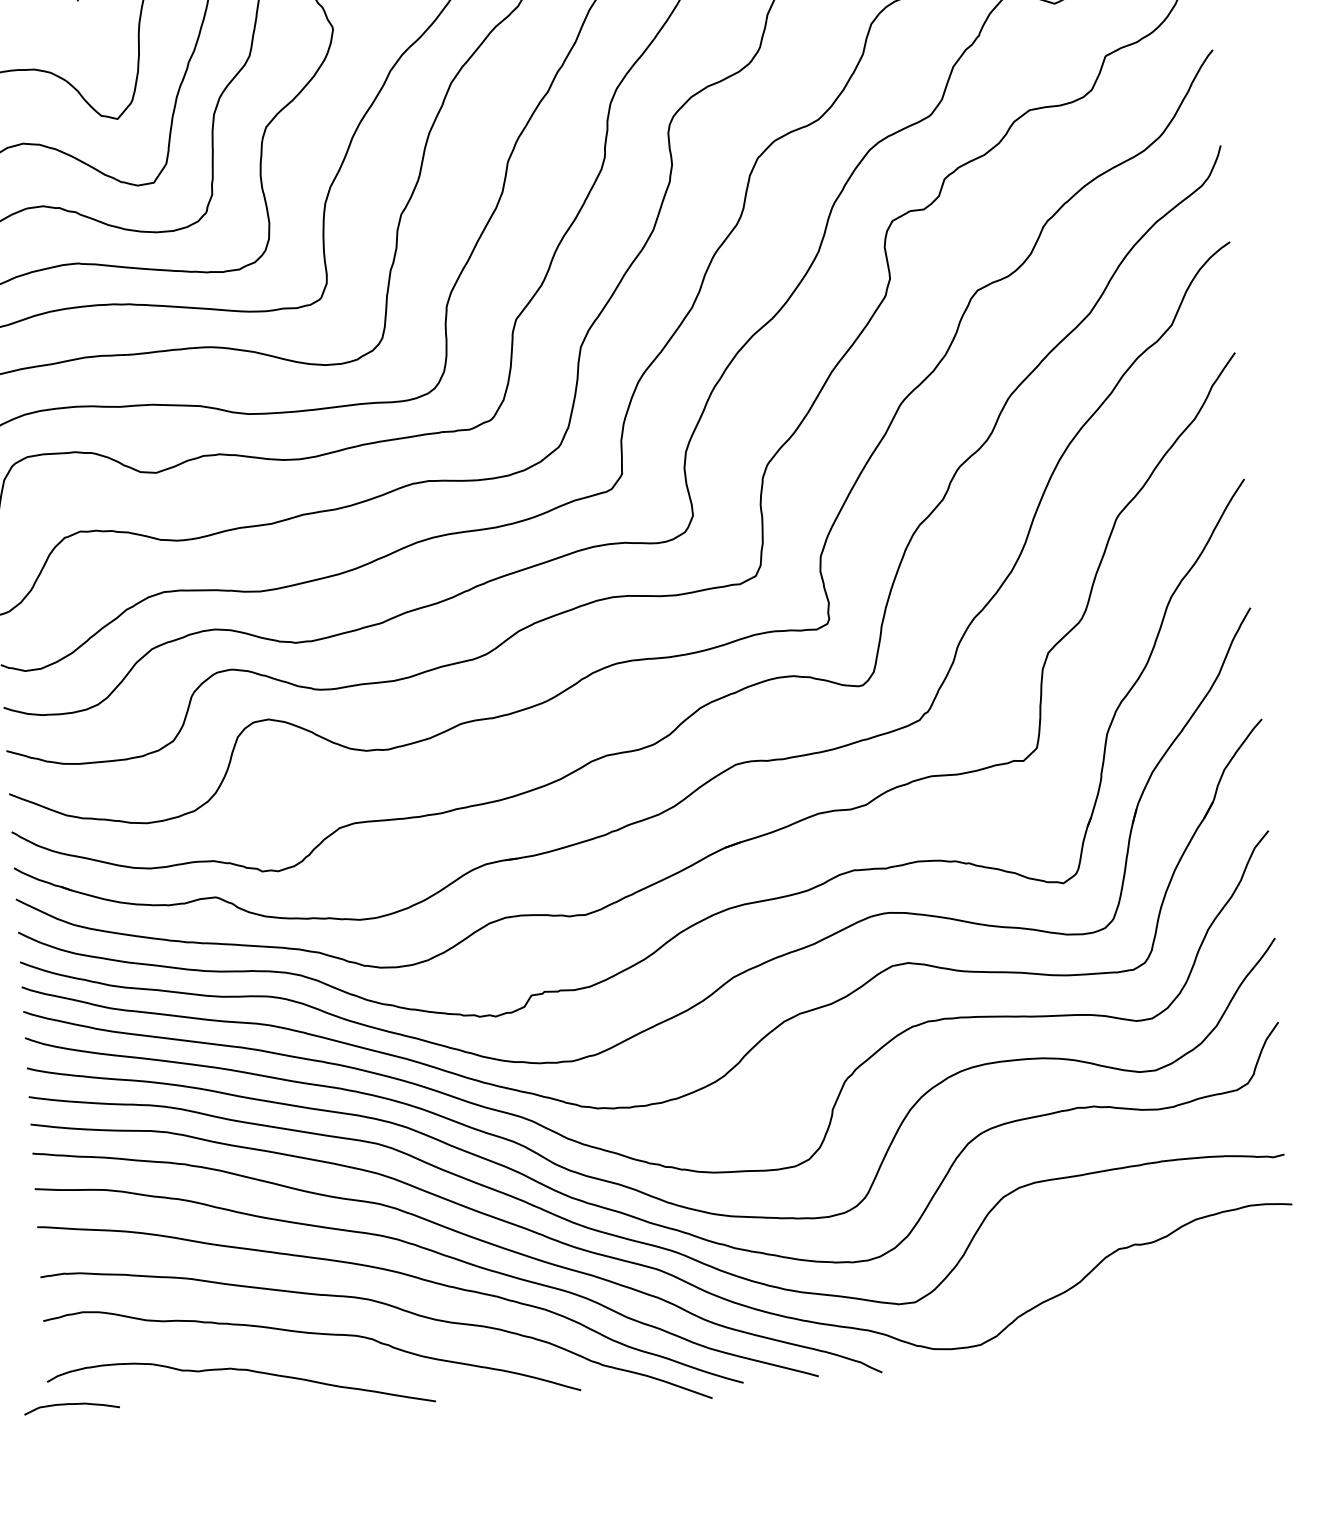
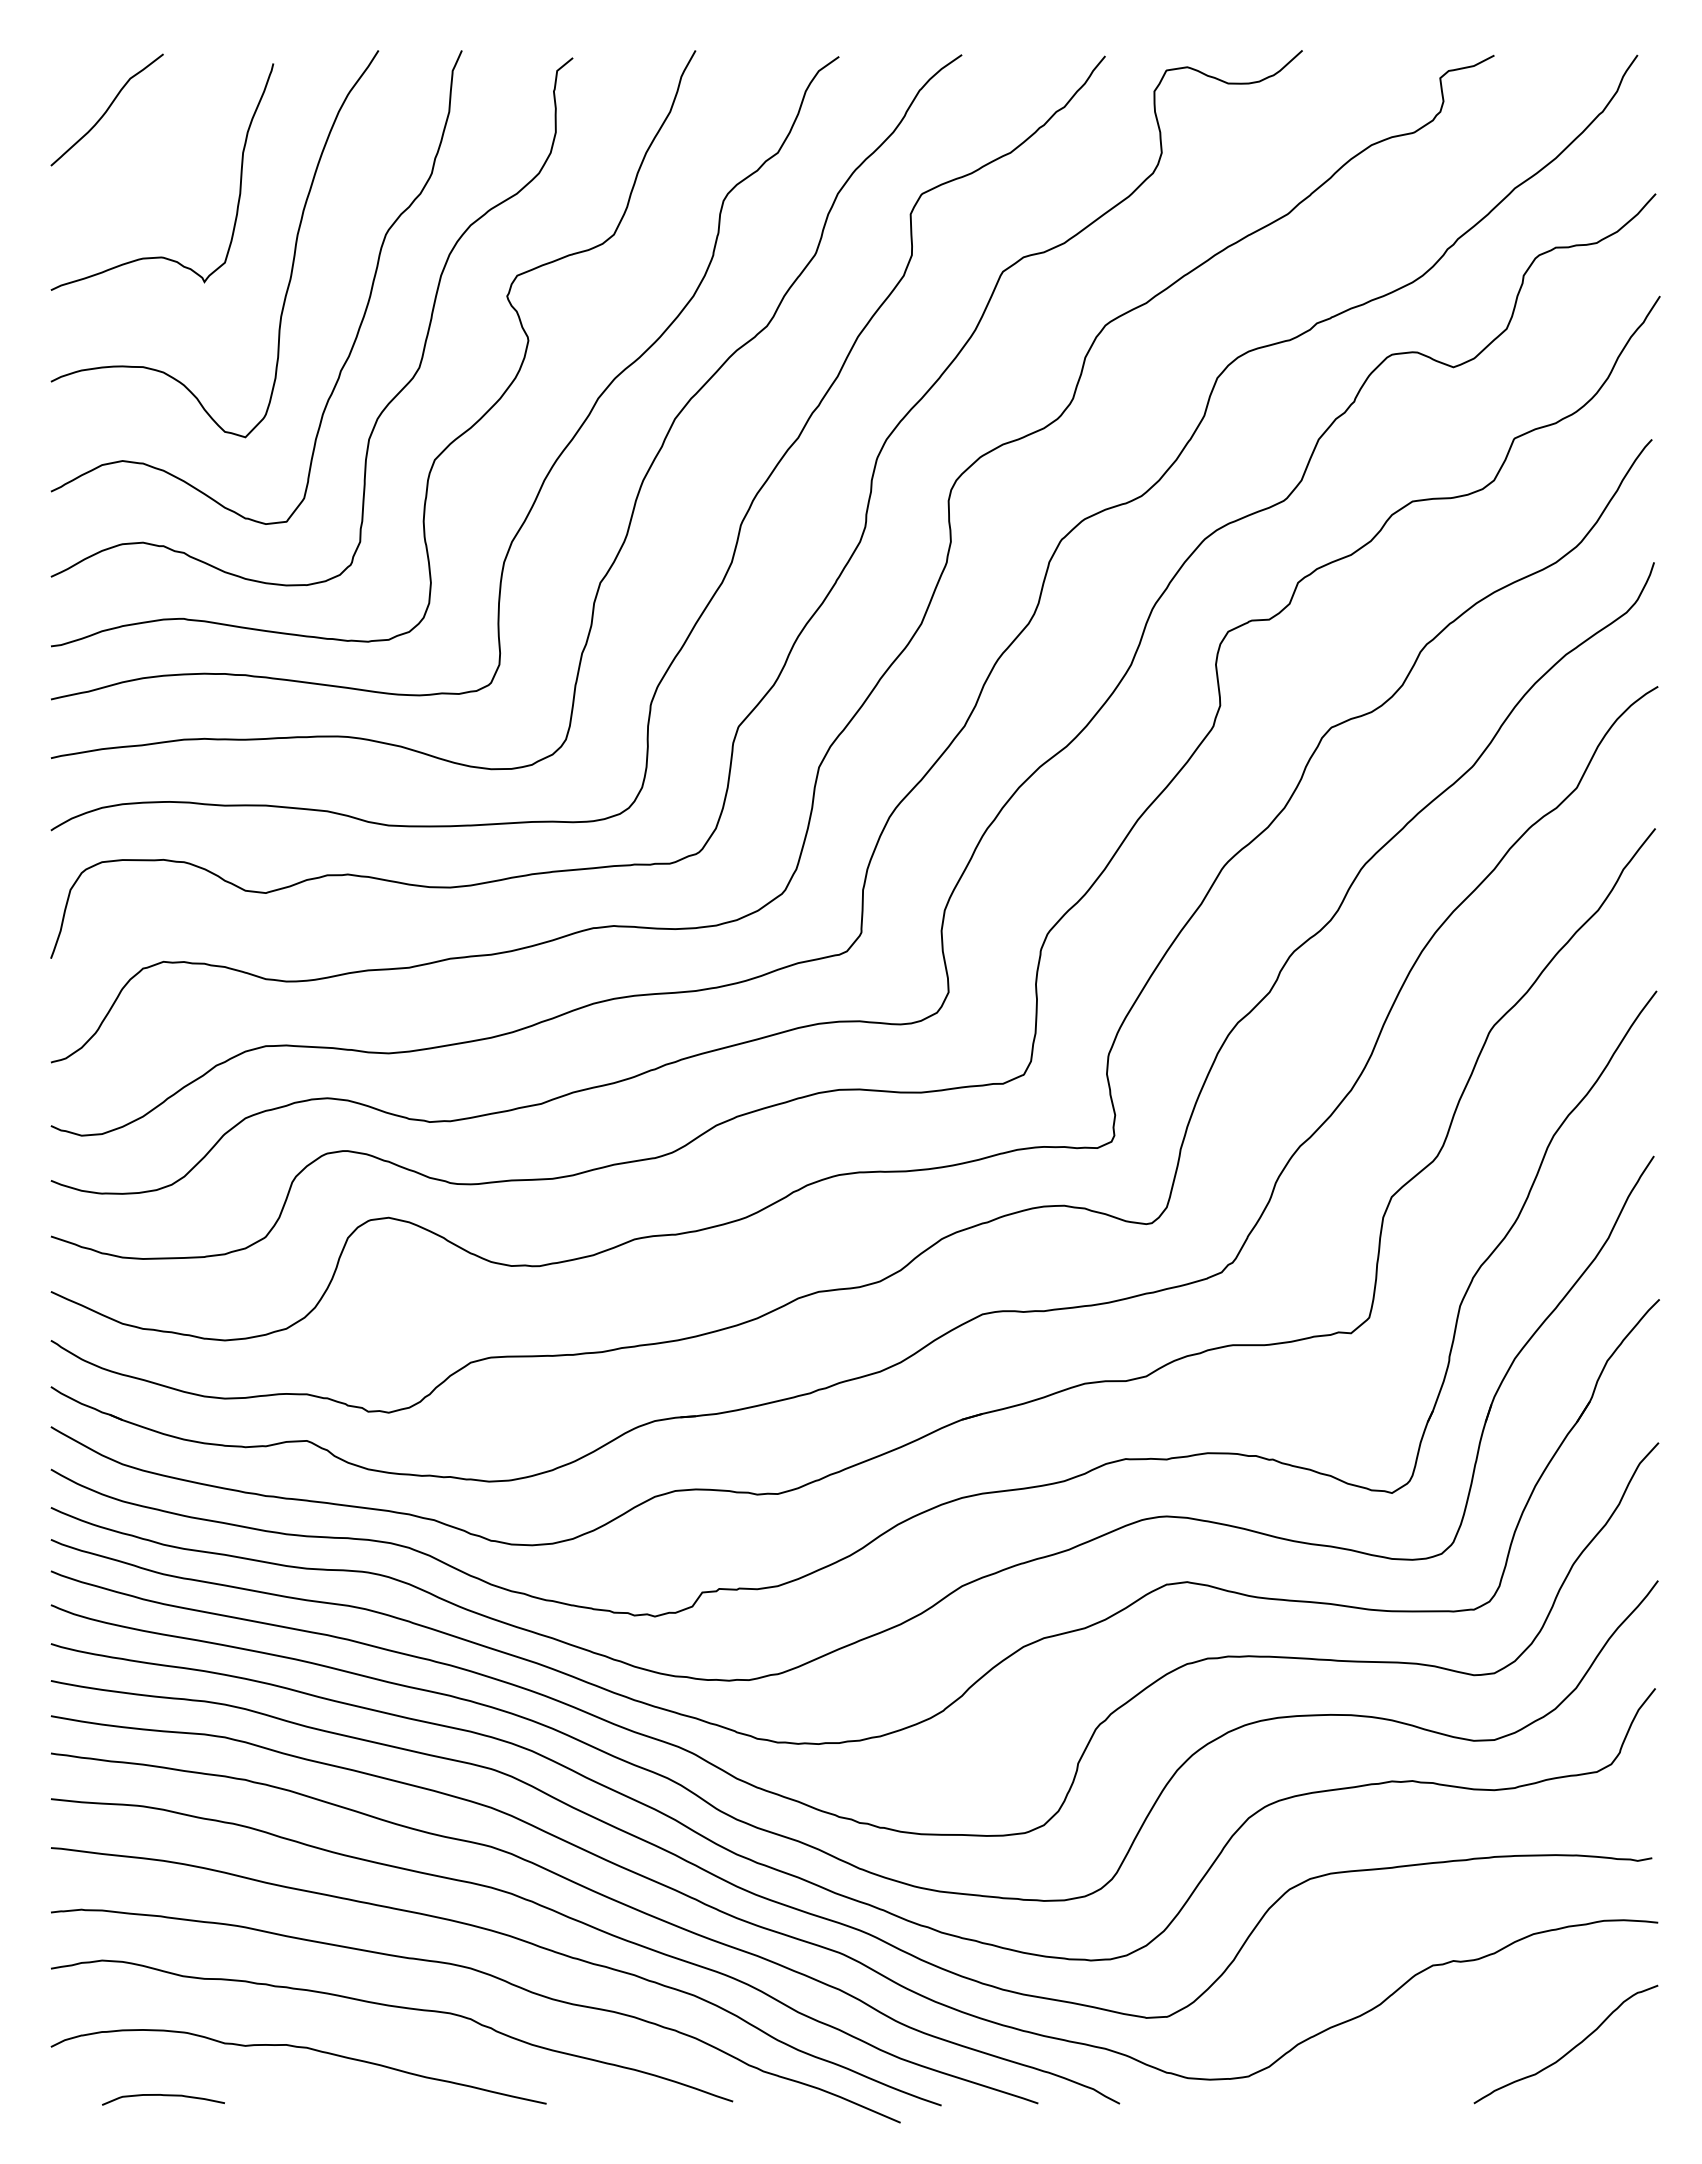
curve: (1230, 1307) -> (1570, 2049), added
curve: (71, 1405) -> (163, 2096), moved

